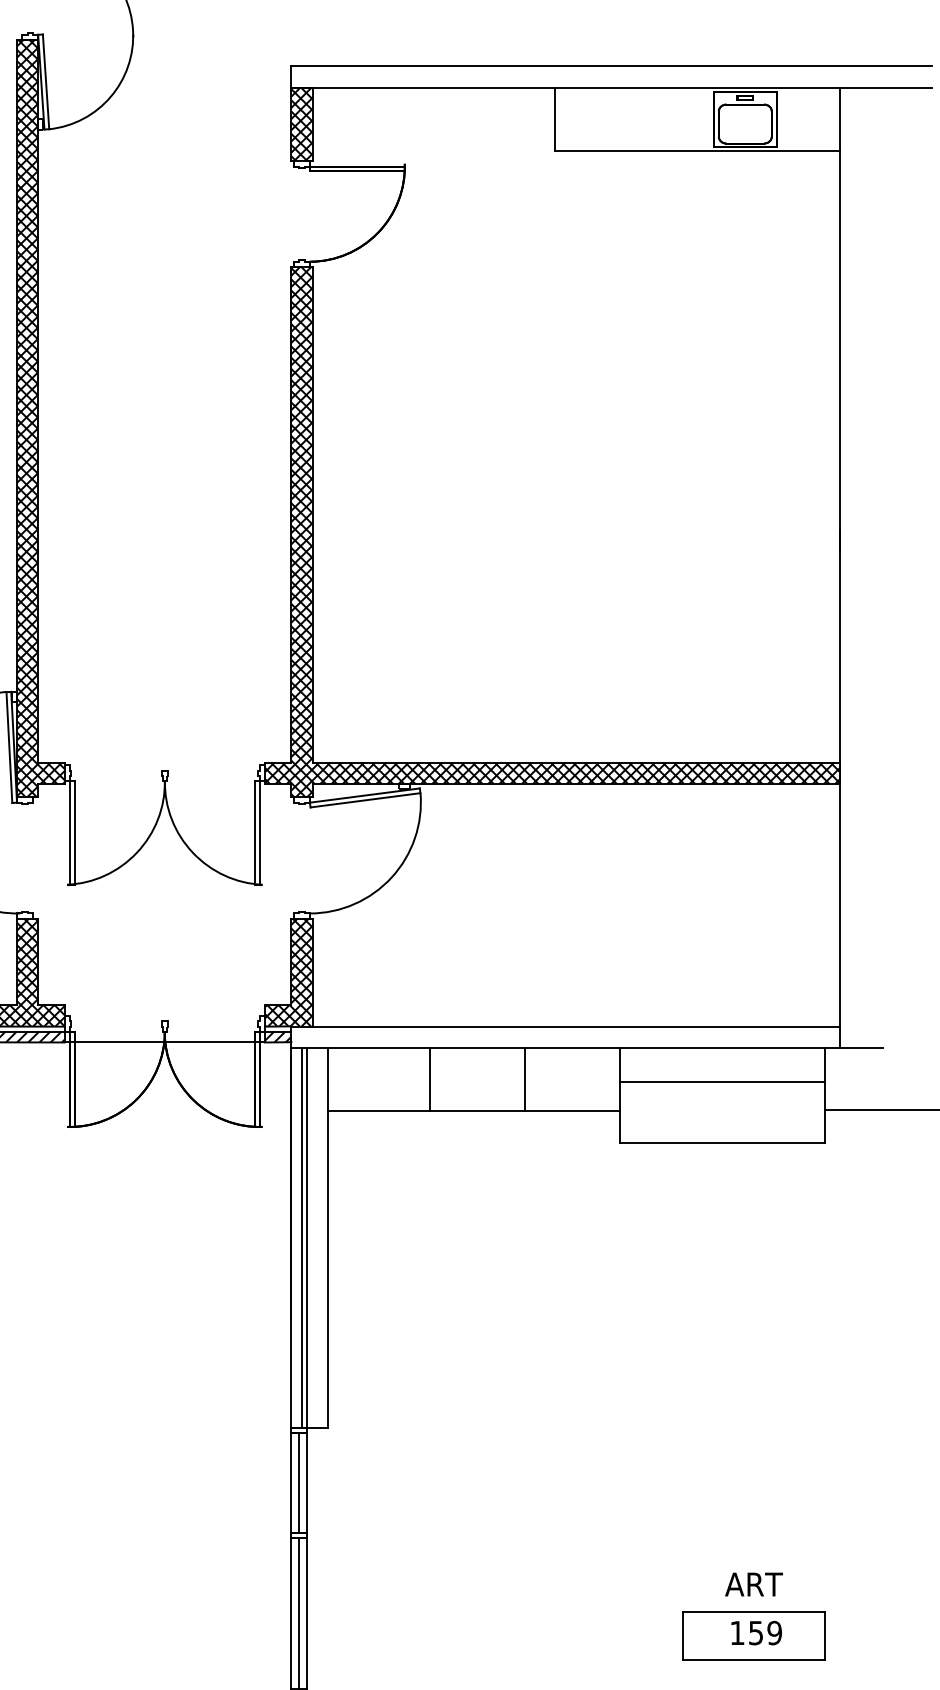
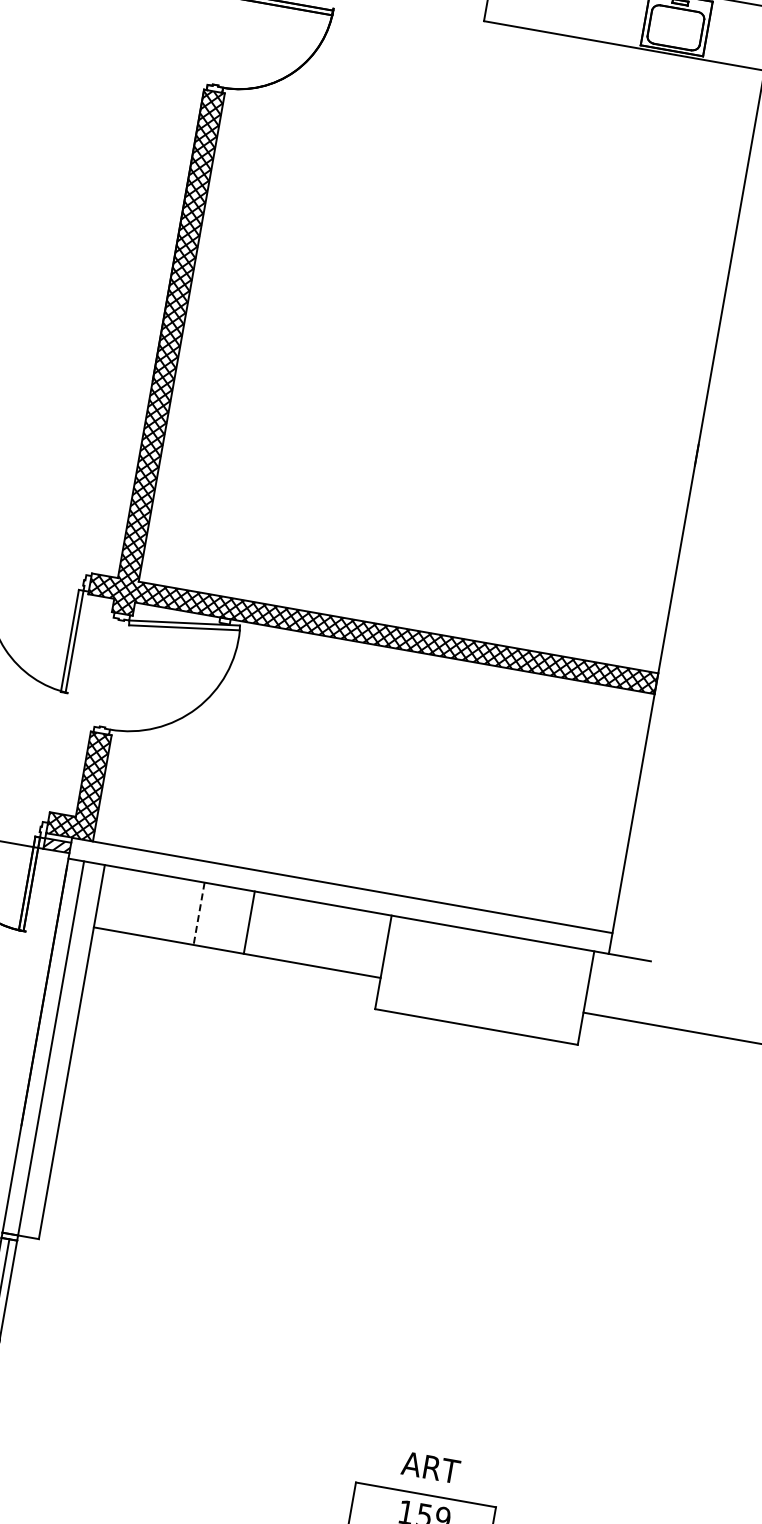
line: (429, 1079) -> (198, 913), solid -> dashed
line: (524, 1079) -> (249, 922), moved
line: (722, 1082) -> (487, 967), removed
line: (301, 1237) -> (45, 1047), removed

